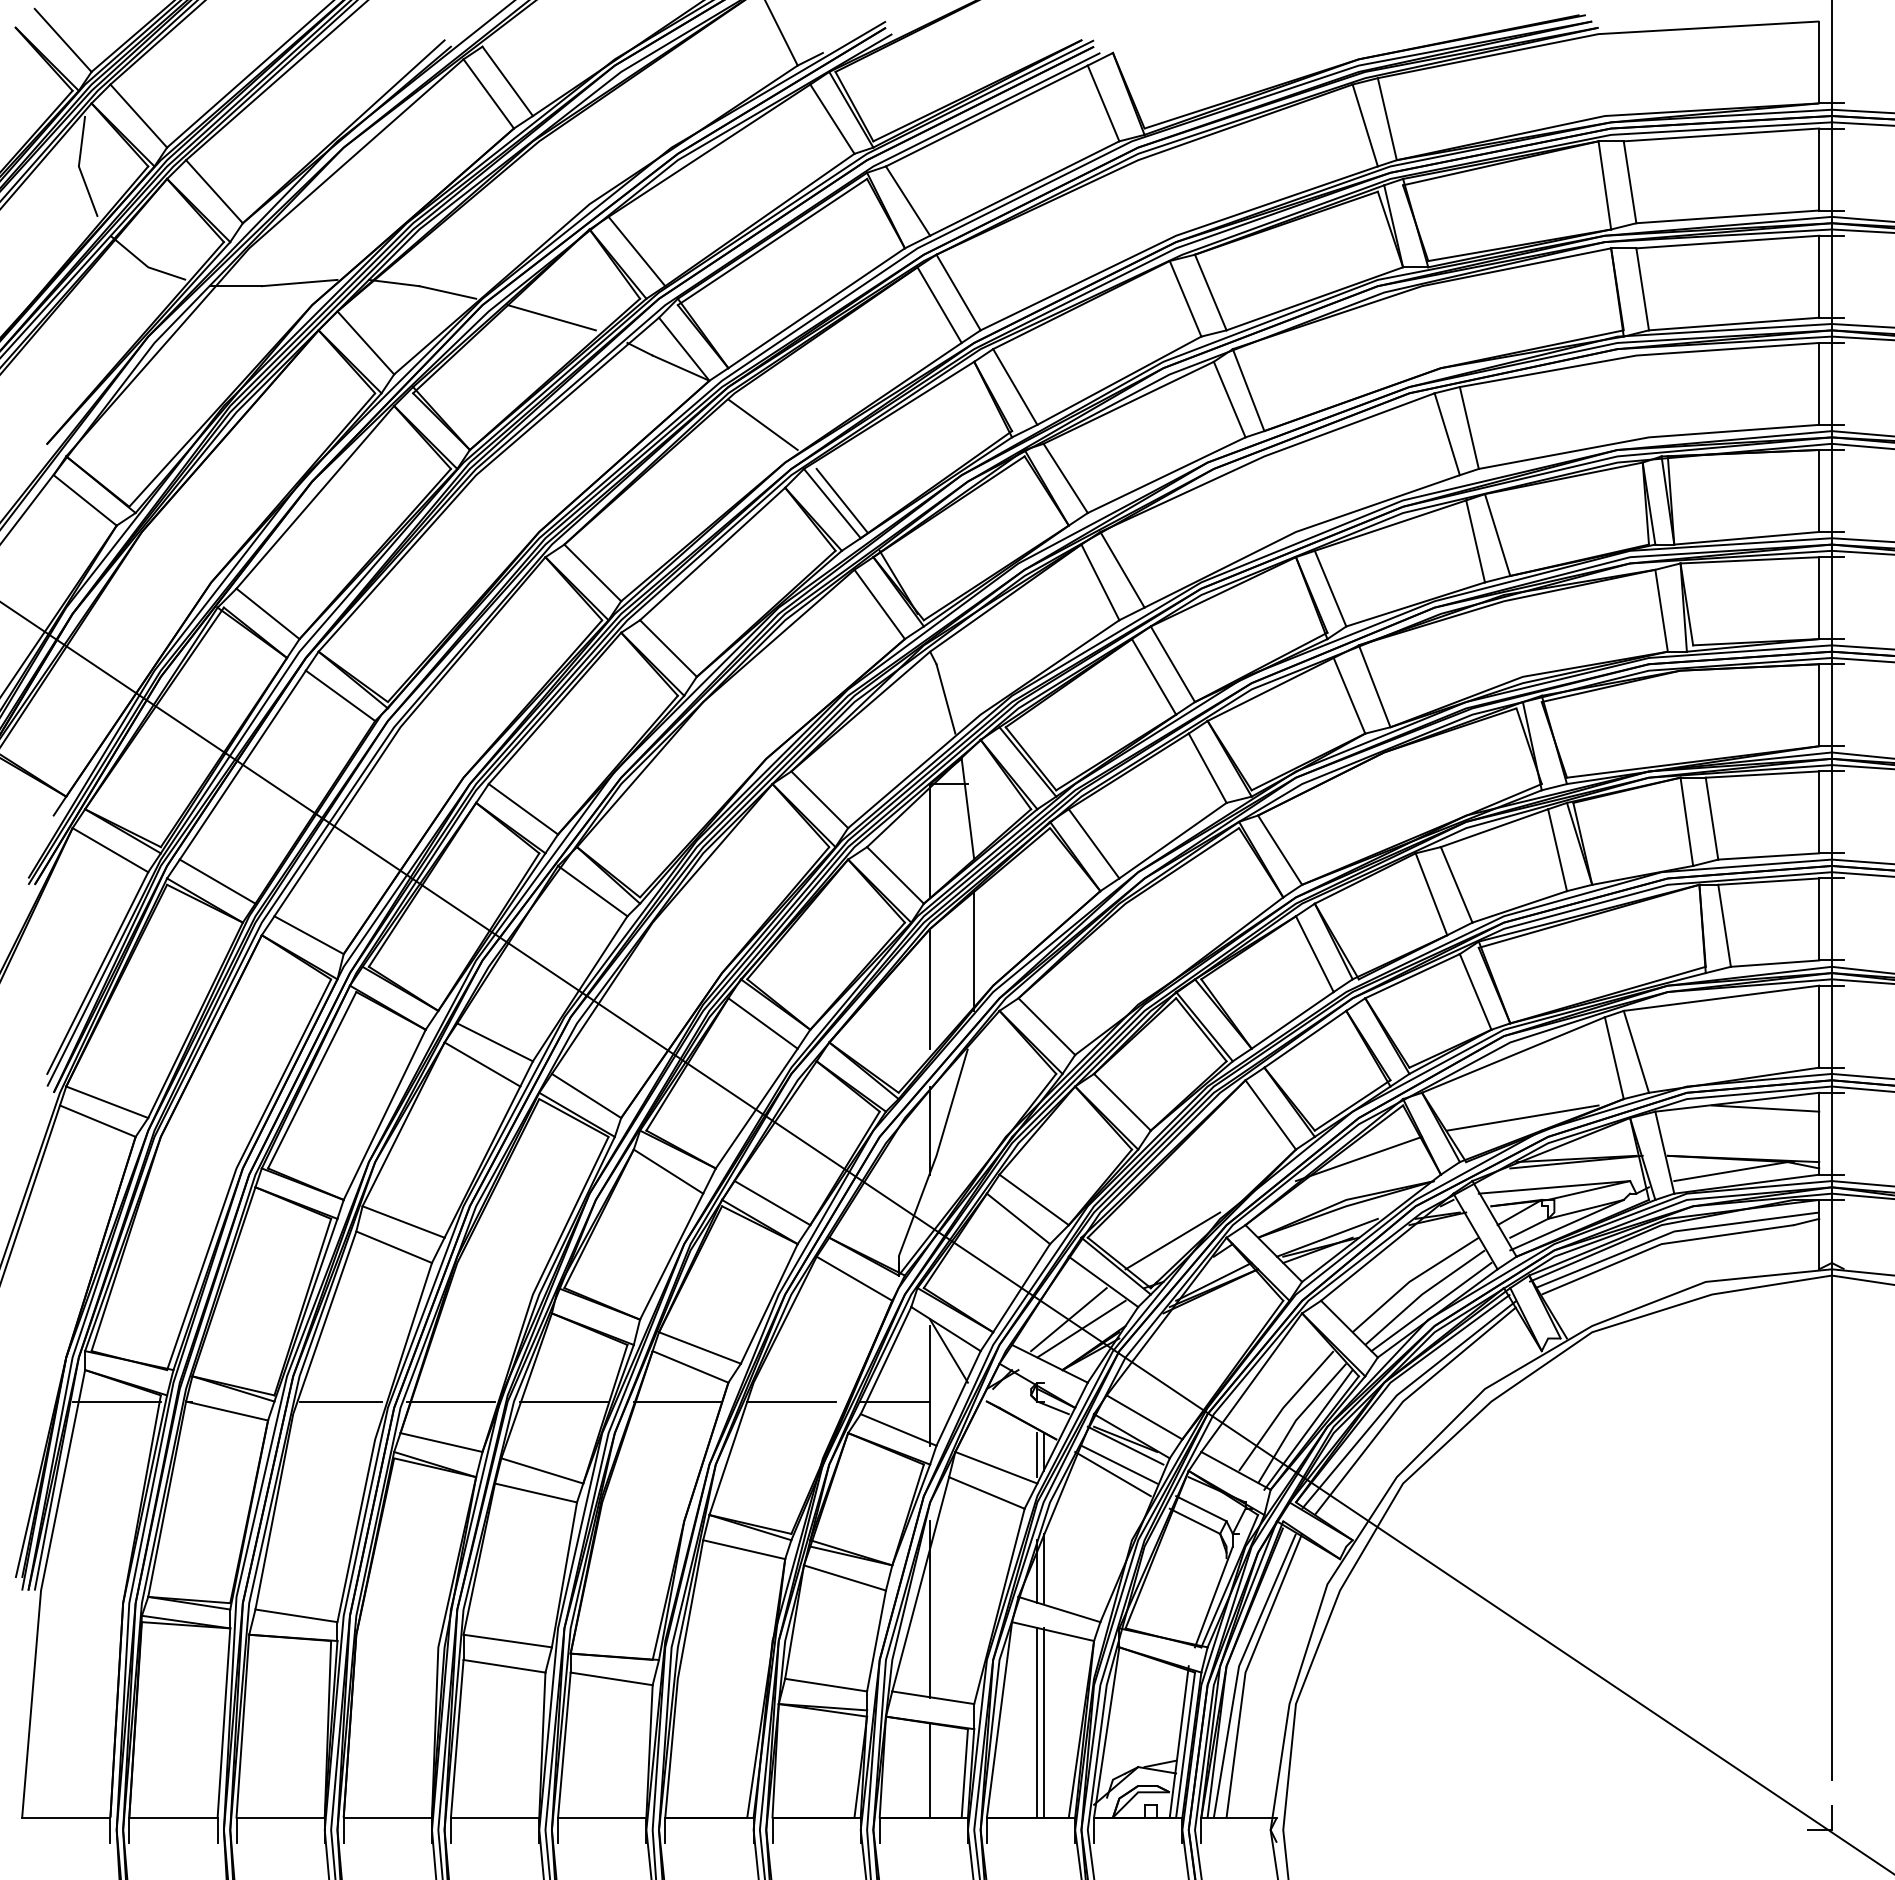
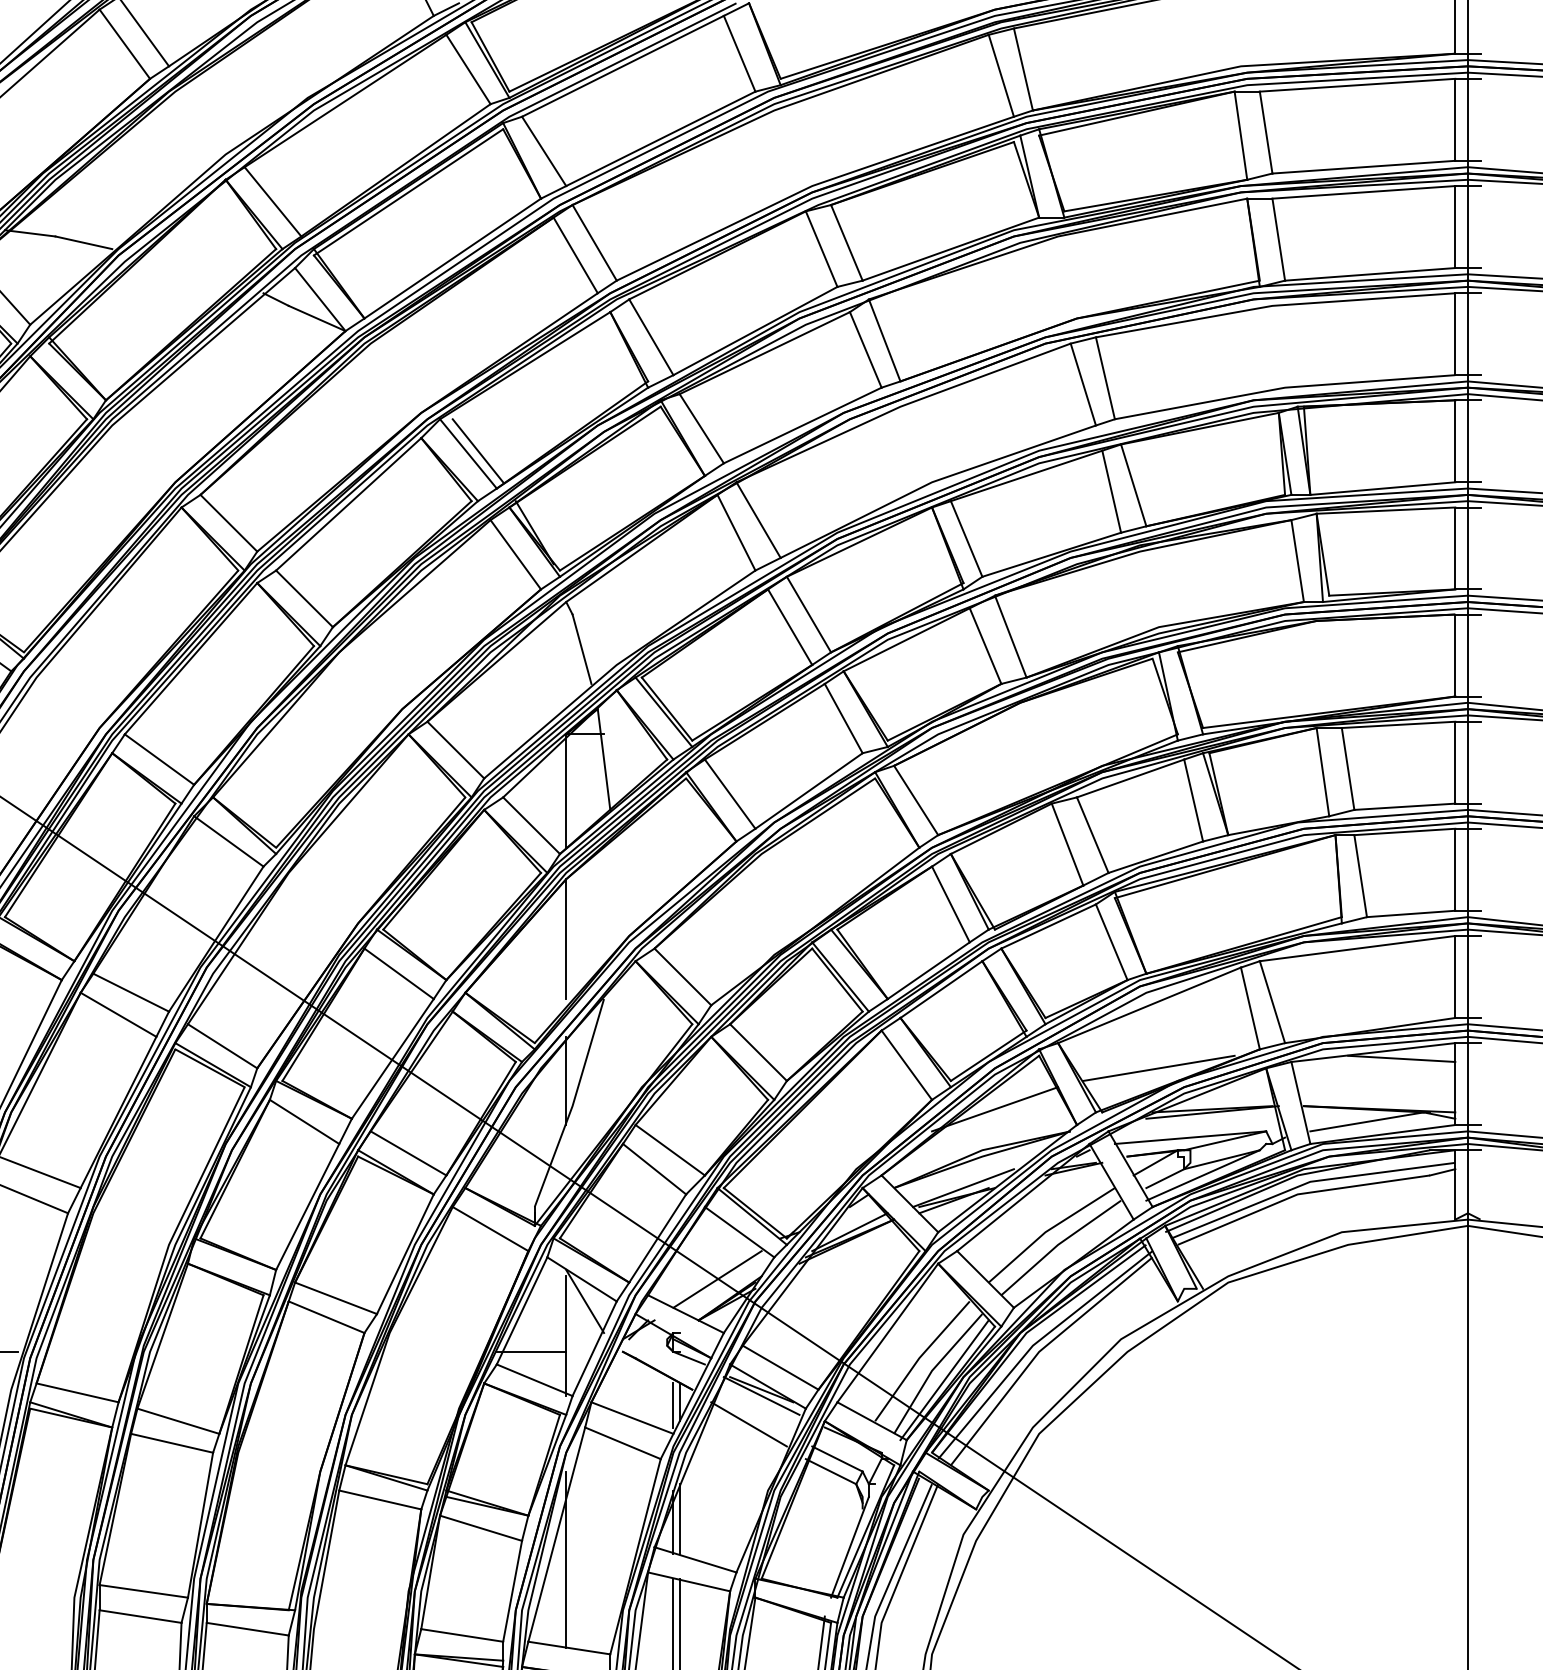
line: (551, 317) -> (187, 267), removed
line: (762, 424) -> (398, 374), removed
line: (974, 950) -> (610, 900), removed
line: (1172, 1240) -> (808, 1190), removed
line: (1431, 1306) -> (1067, 1256), removed
line: (1068, 1319) -> (704, 1269), removed
line: (450, 1401) -> (86, 1351), removed
line: (564, 1401) -> (200, 1351), removed
line: (677, 1401) -> (313, 1351), removed
line: (791, 1401) -> (427, 1351), removed
line: (1119, 1464) -> (755, 1414), removed

